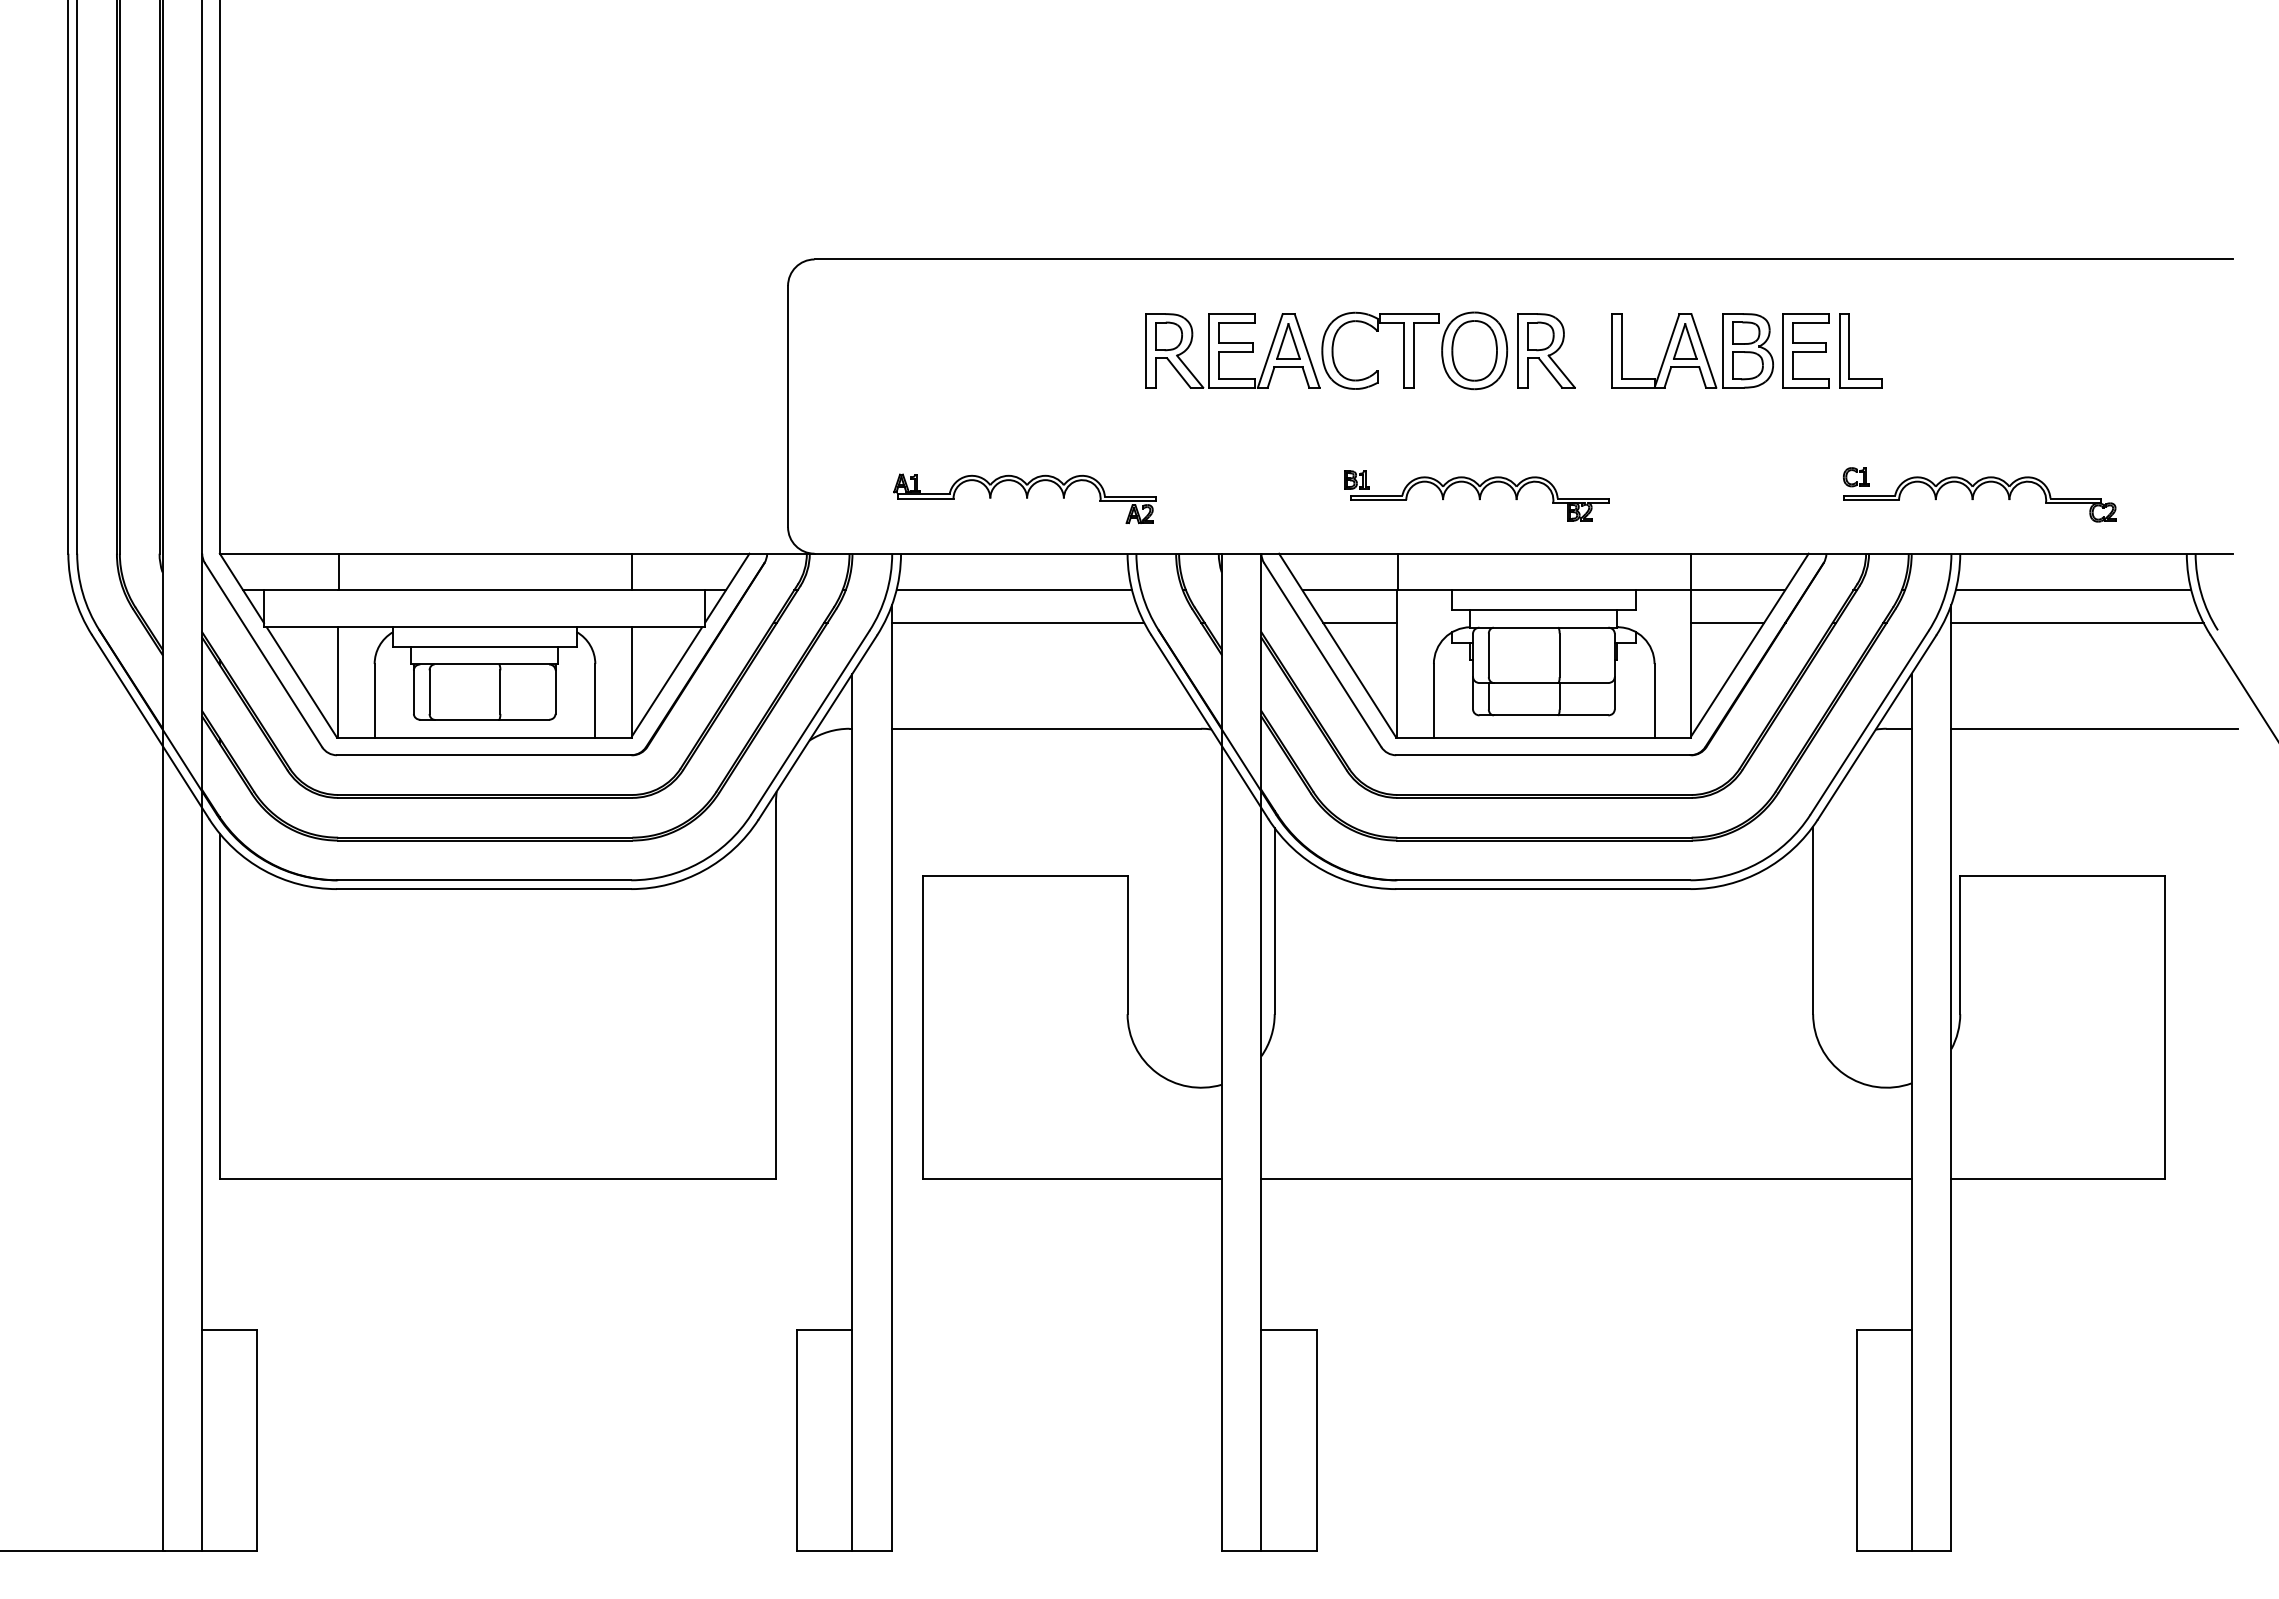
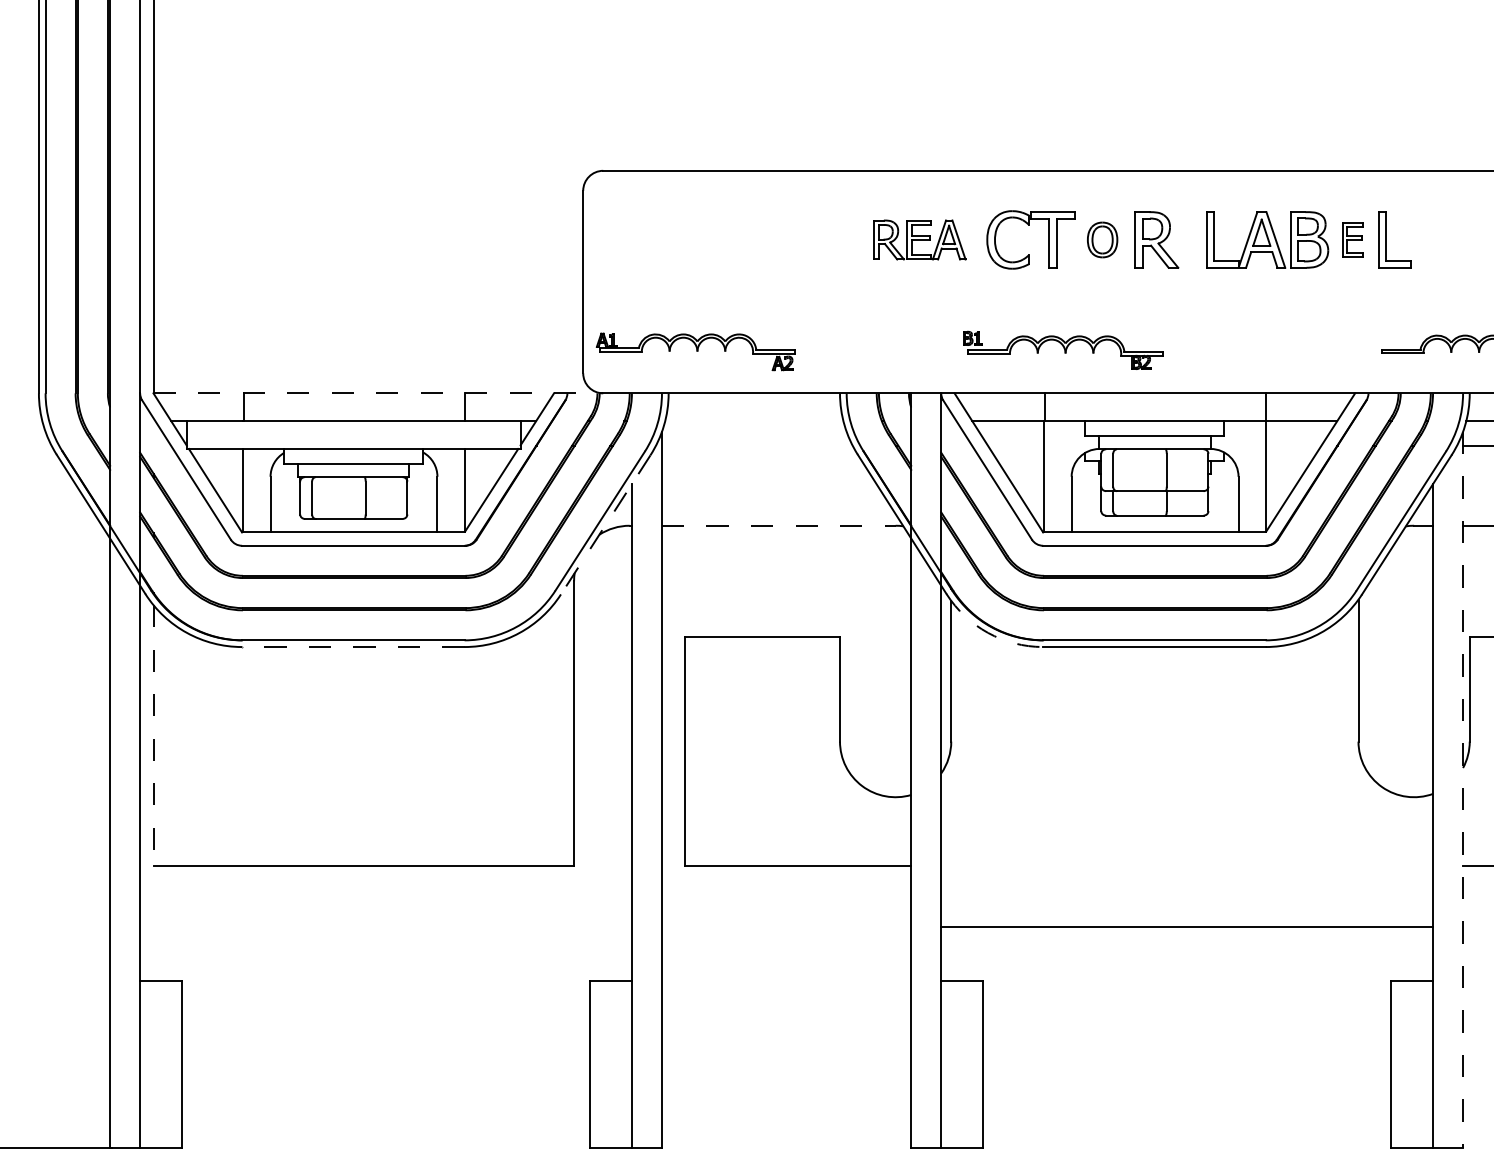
part: (1232, 350) -> (919, 239), size x0.7
part: (1474, 350) -> (1102, 239), size x0.6
part: (1805, 350) -> (1352, 239), size x0.6
part: (1856, 477) -> (1391, 335), removed
part: (1476, 495) -> (1063, 350), moved
part: (1024, 498) -> (695, 351), moved
line: (517, 553) -> (378, 393), solid -> dashed
line: (1014, 590) -> (754, 421), removed
line: (1018, 622) -> (757, 445), removed
line: (1360, 622) -> (1016, 445), removed
line: (1727, 622) -> (1293, 445), removed
line: (817, 728) -> (605, 525), solid -> dashed
line: (1047, 728) -> (779, 525), solid -> dashed
arc: (1323, 870) -> (988, 632), solid -> dashed
line: (483, 889) -> (352, 647), solid -> dashed
line: (219, 1006) -> (153, 735), solid -> dashed
line: (1951, 1078) -> (1463, 790), solid -> dashed
line: (1586, 1178) -> (1187, 927), moved

